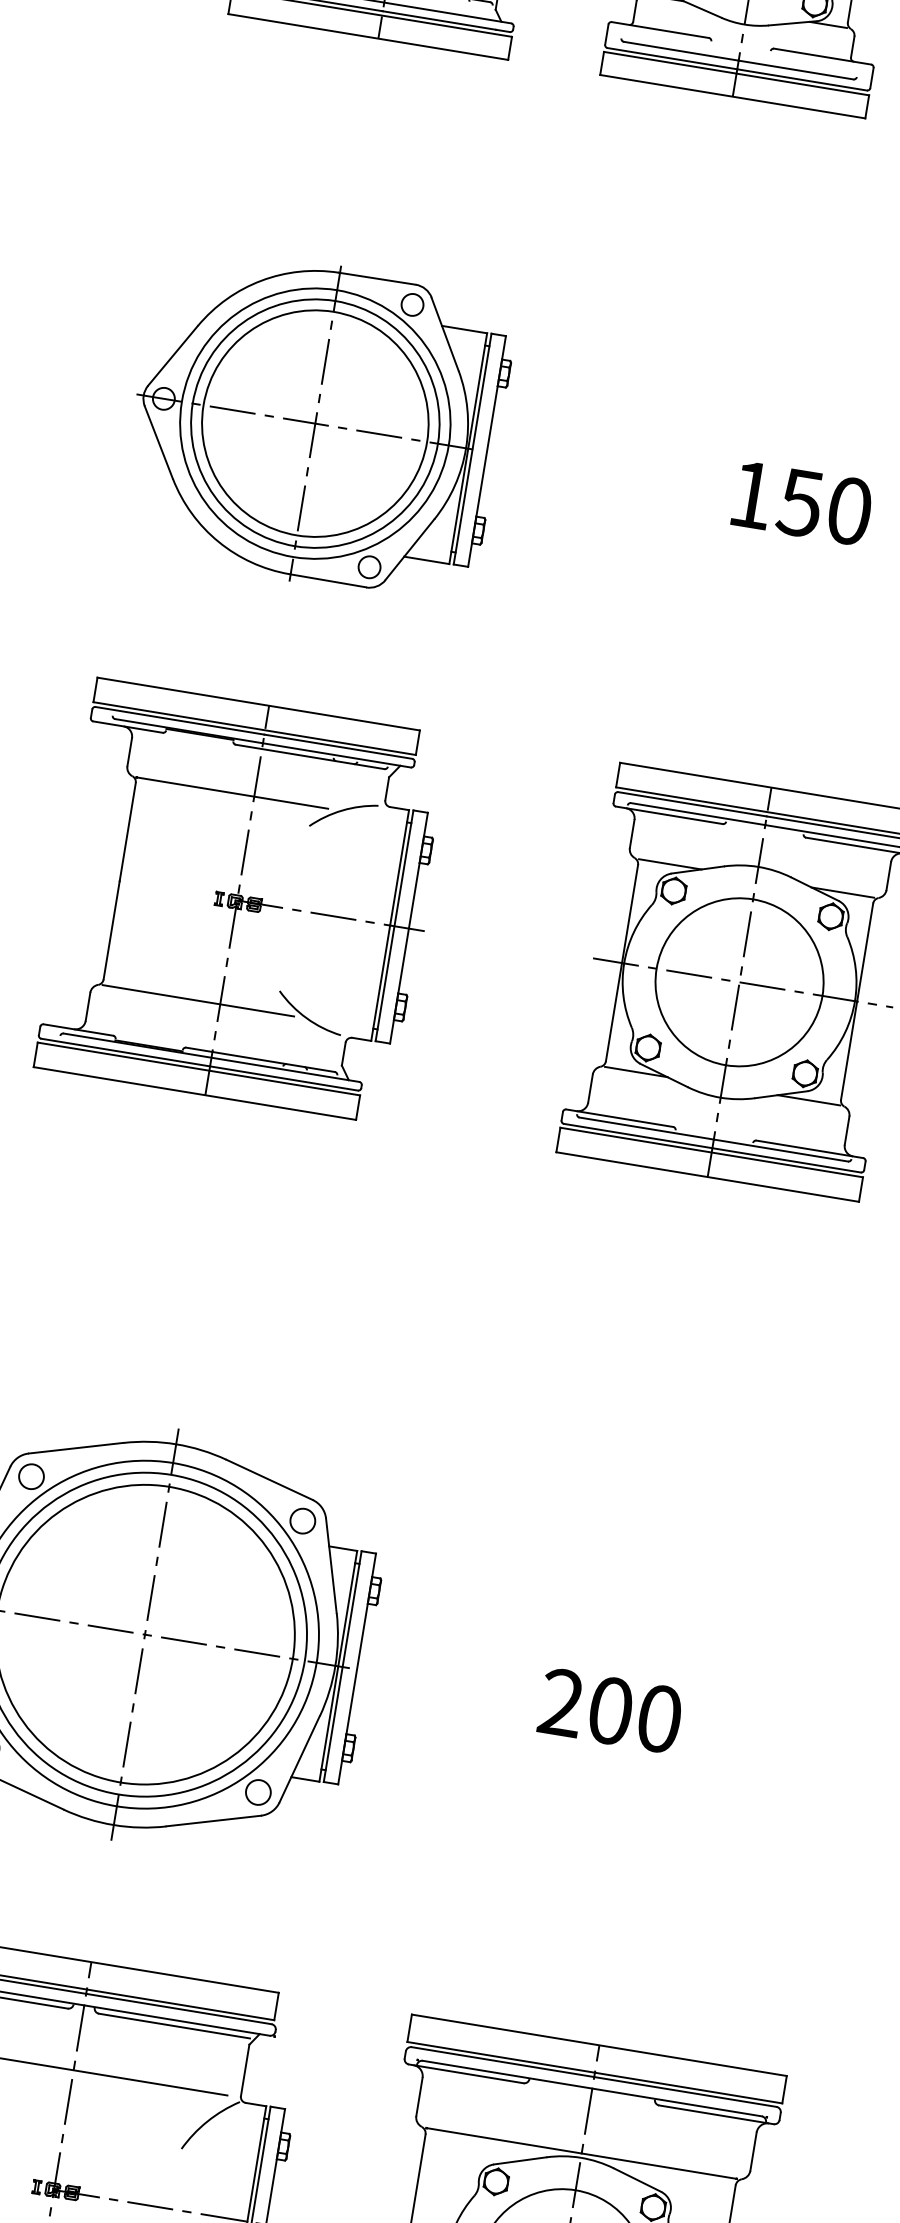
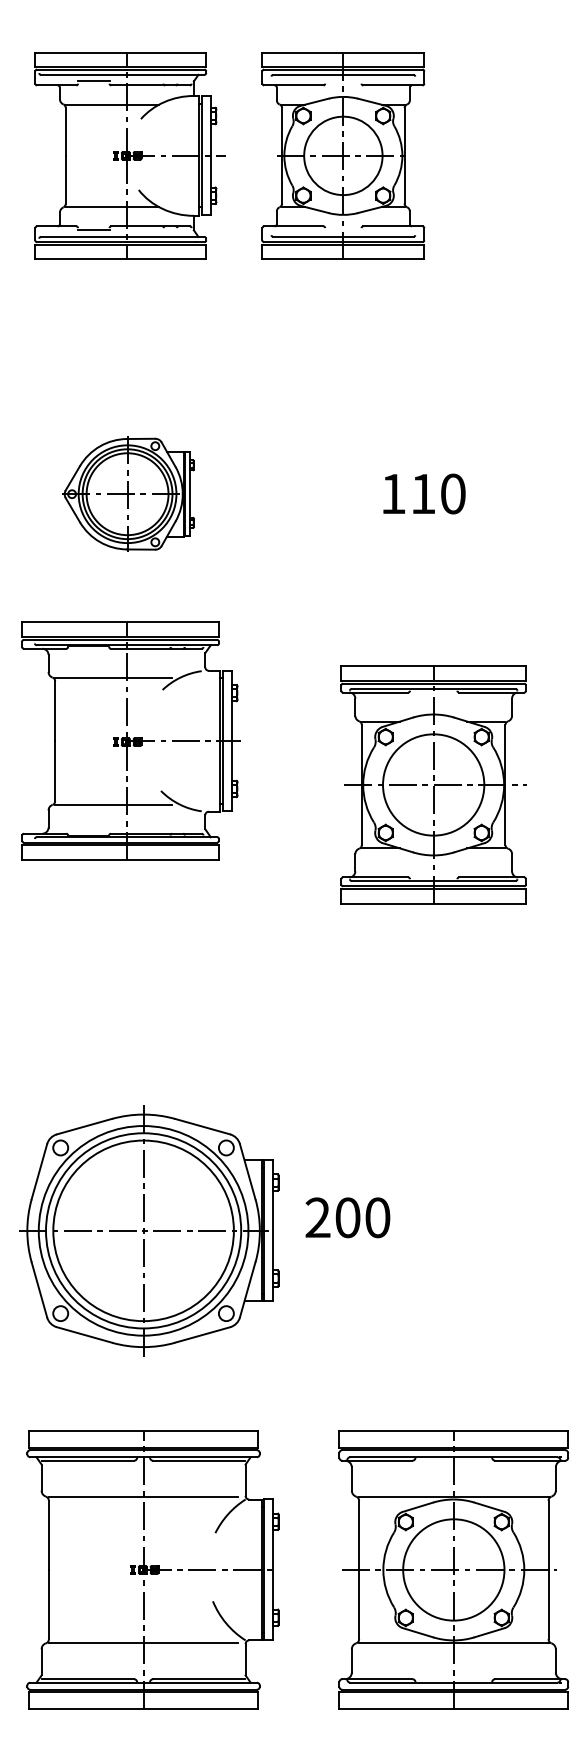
part: (317, 424) -> (128, 494), size x0.6
text: (799, 503) -> (422, 494), 150 -> 110
part: (243, 900) -> (130, 740), moved
text: (610, 1710) -> (347, 1217), moved

